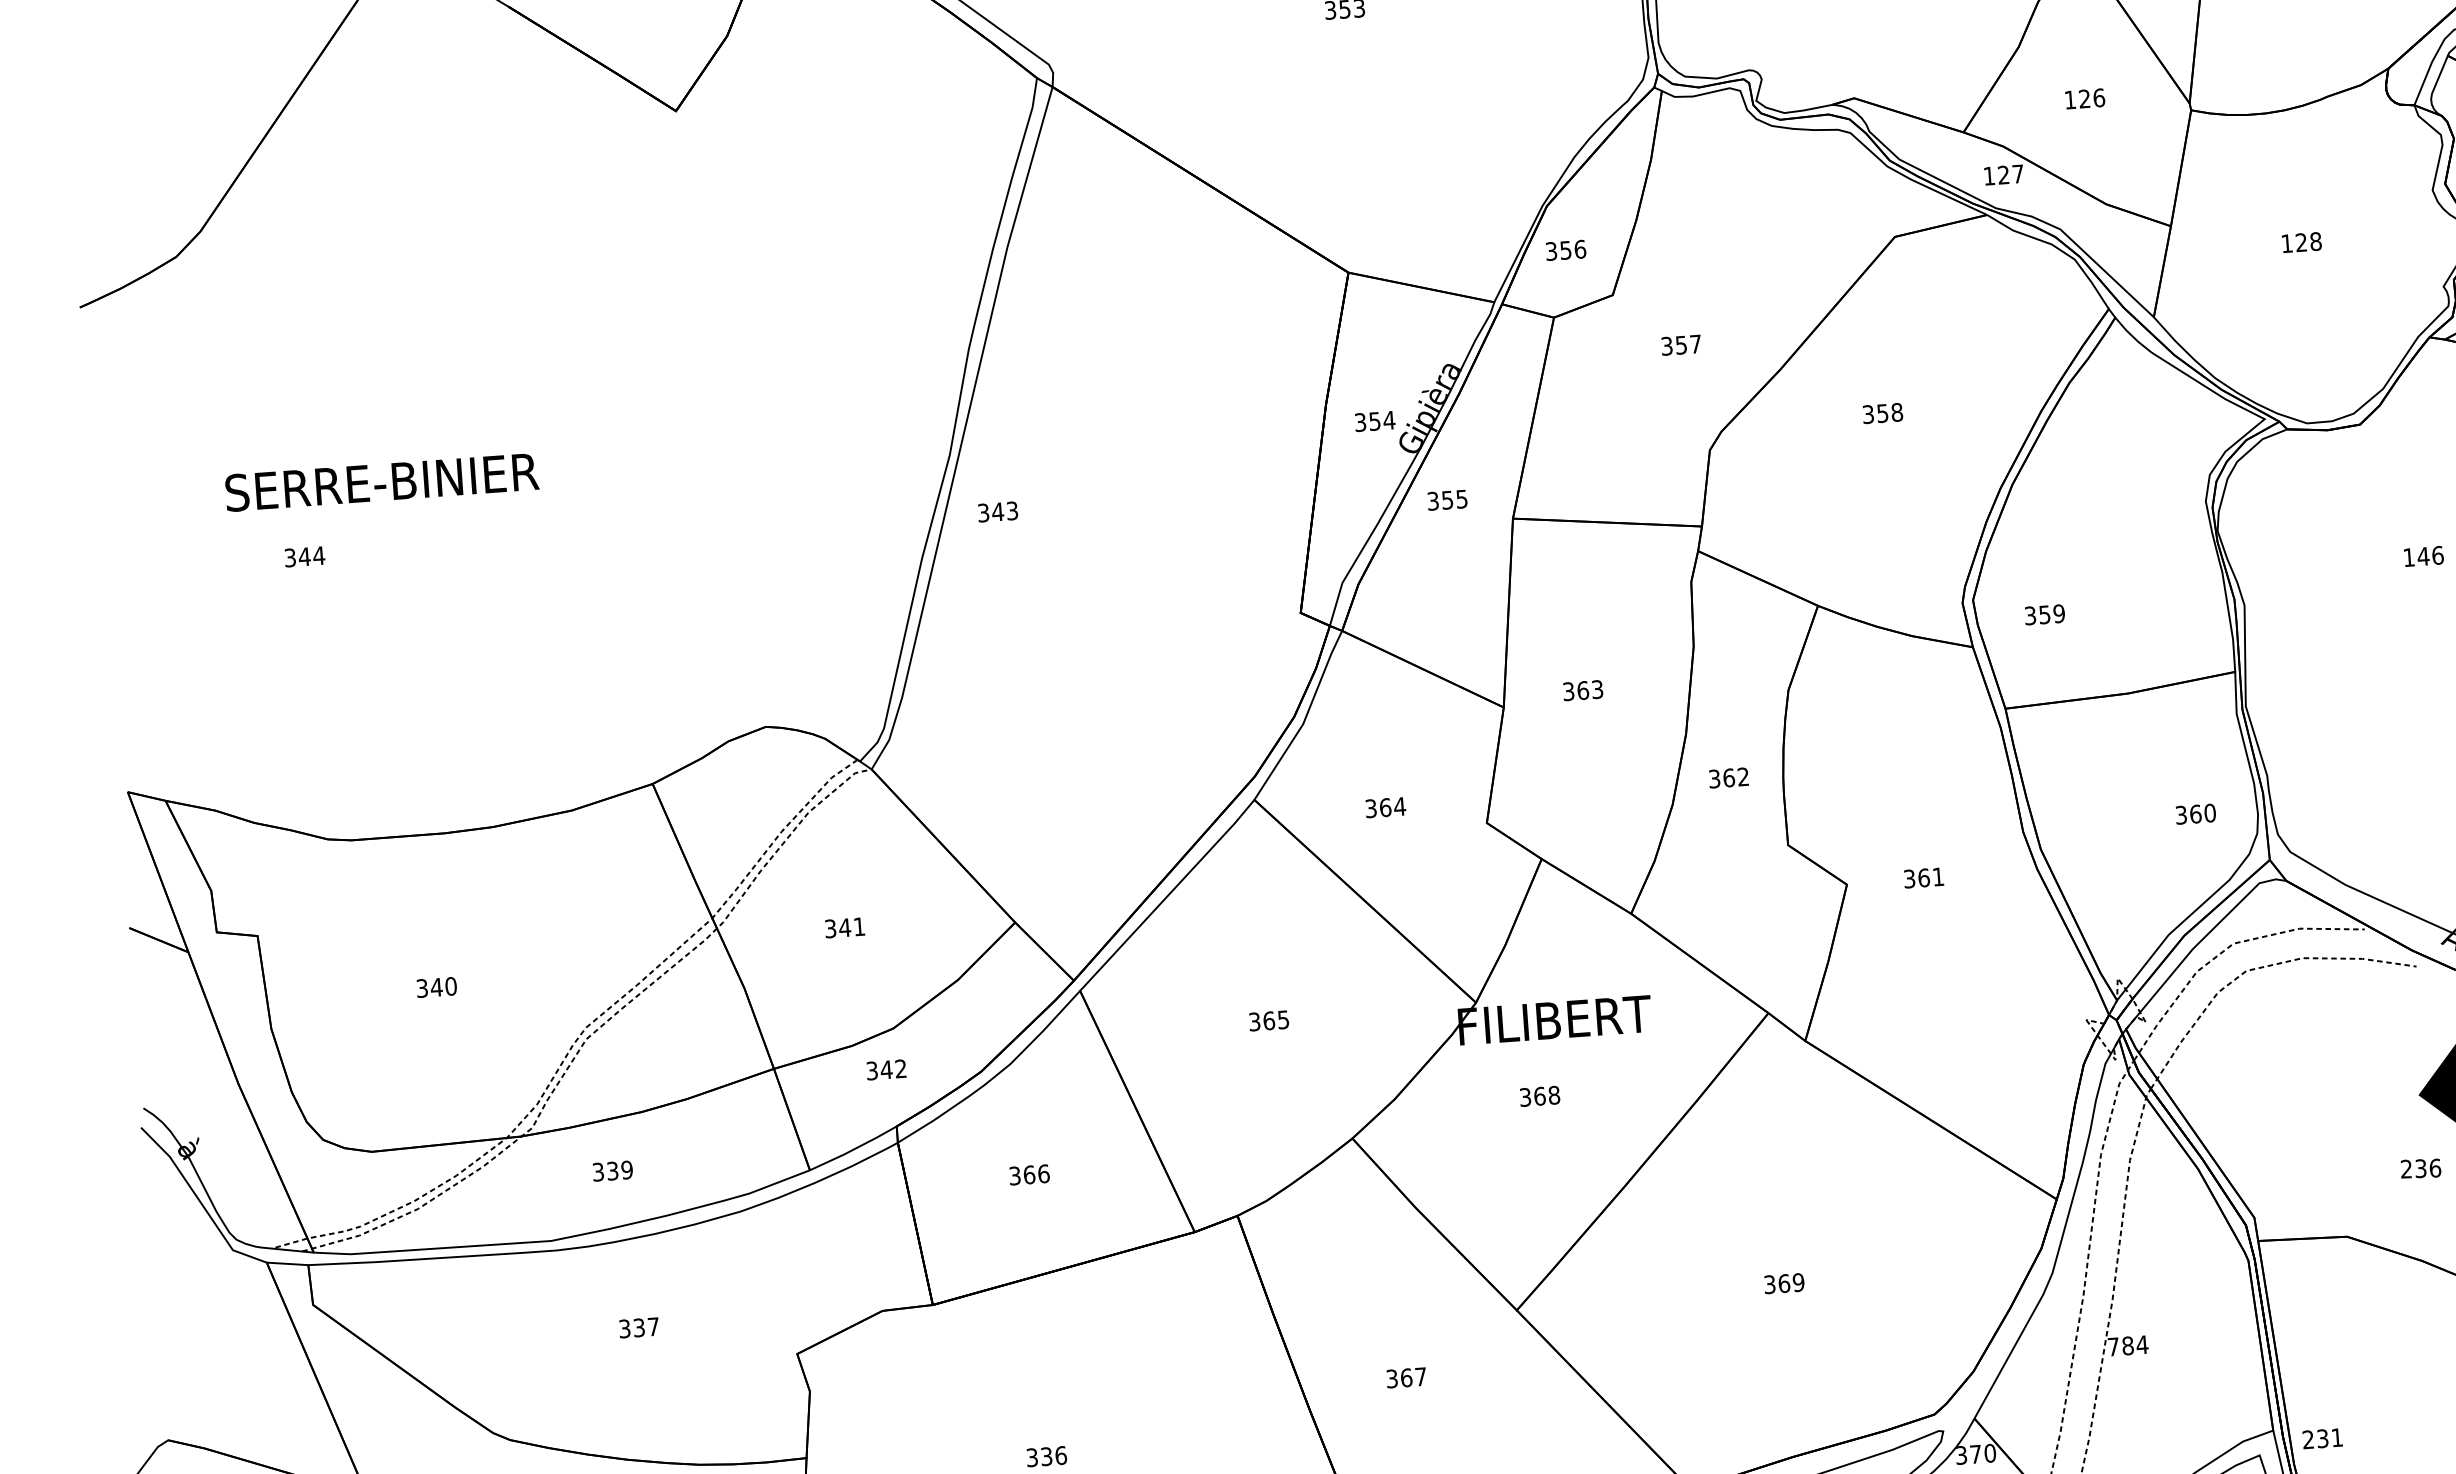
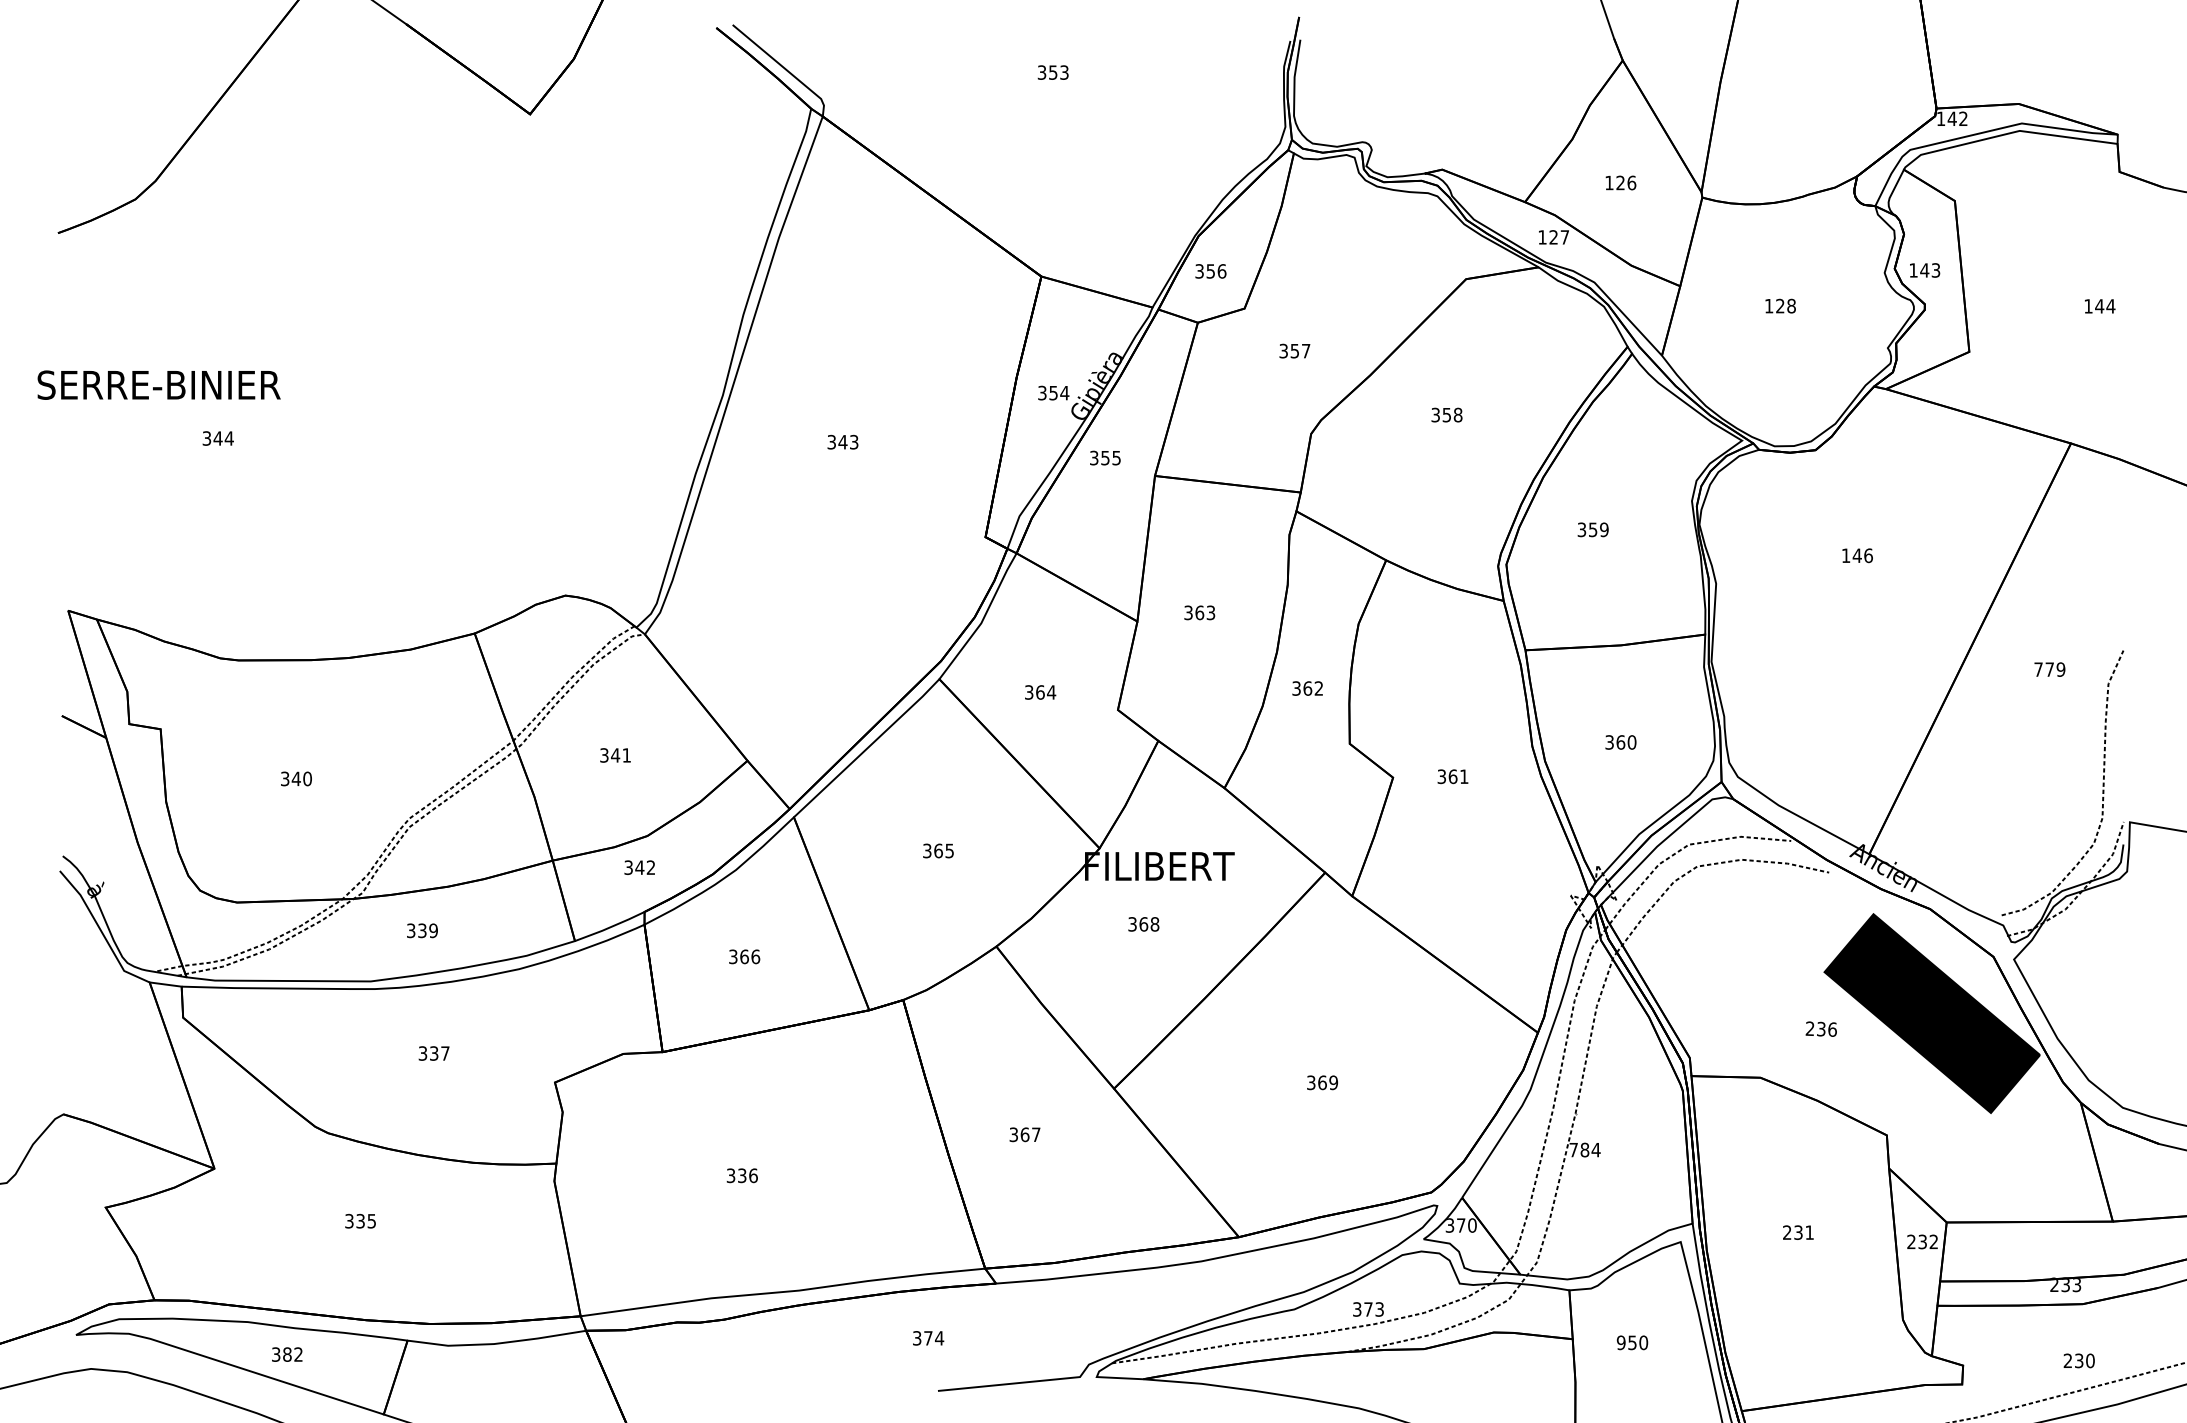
text: (381, 481) -> (158, 384), moved
text: (997, 511) -> (842, 441), moved
text: (2043, 614) -> (1592, 529), moved
text: (2195, 814) -> (1620, 742), moved
text: (2322, 1438) -> (1798, 1232), moved

